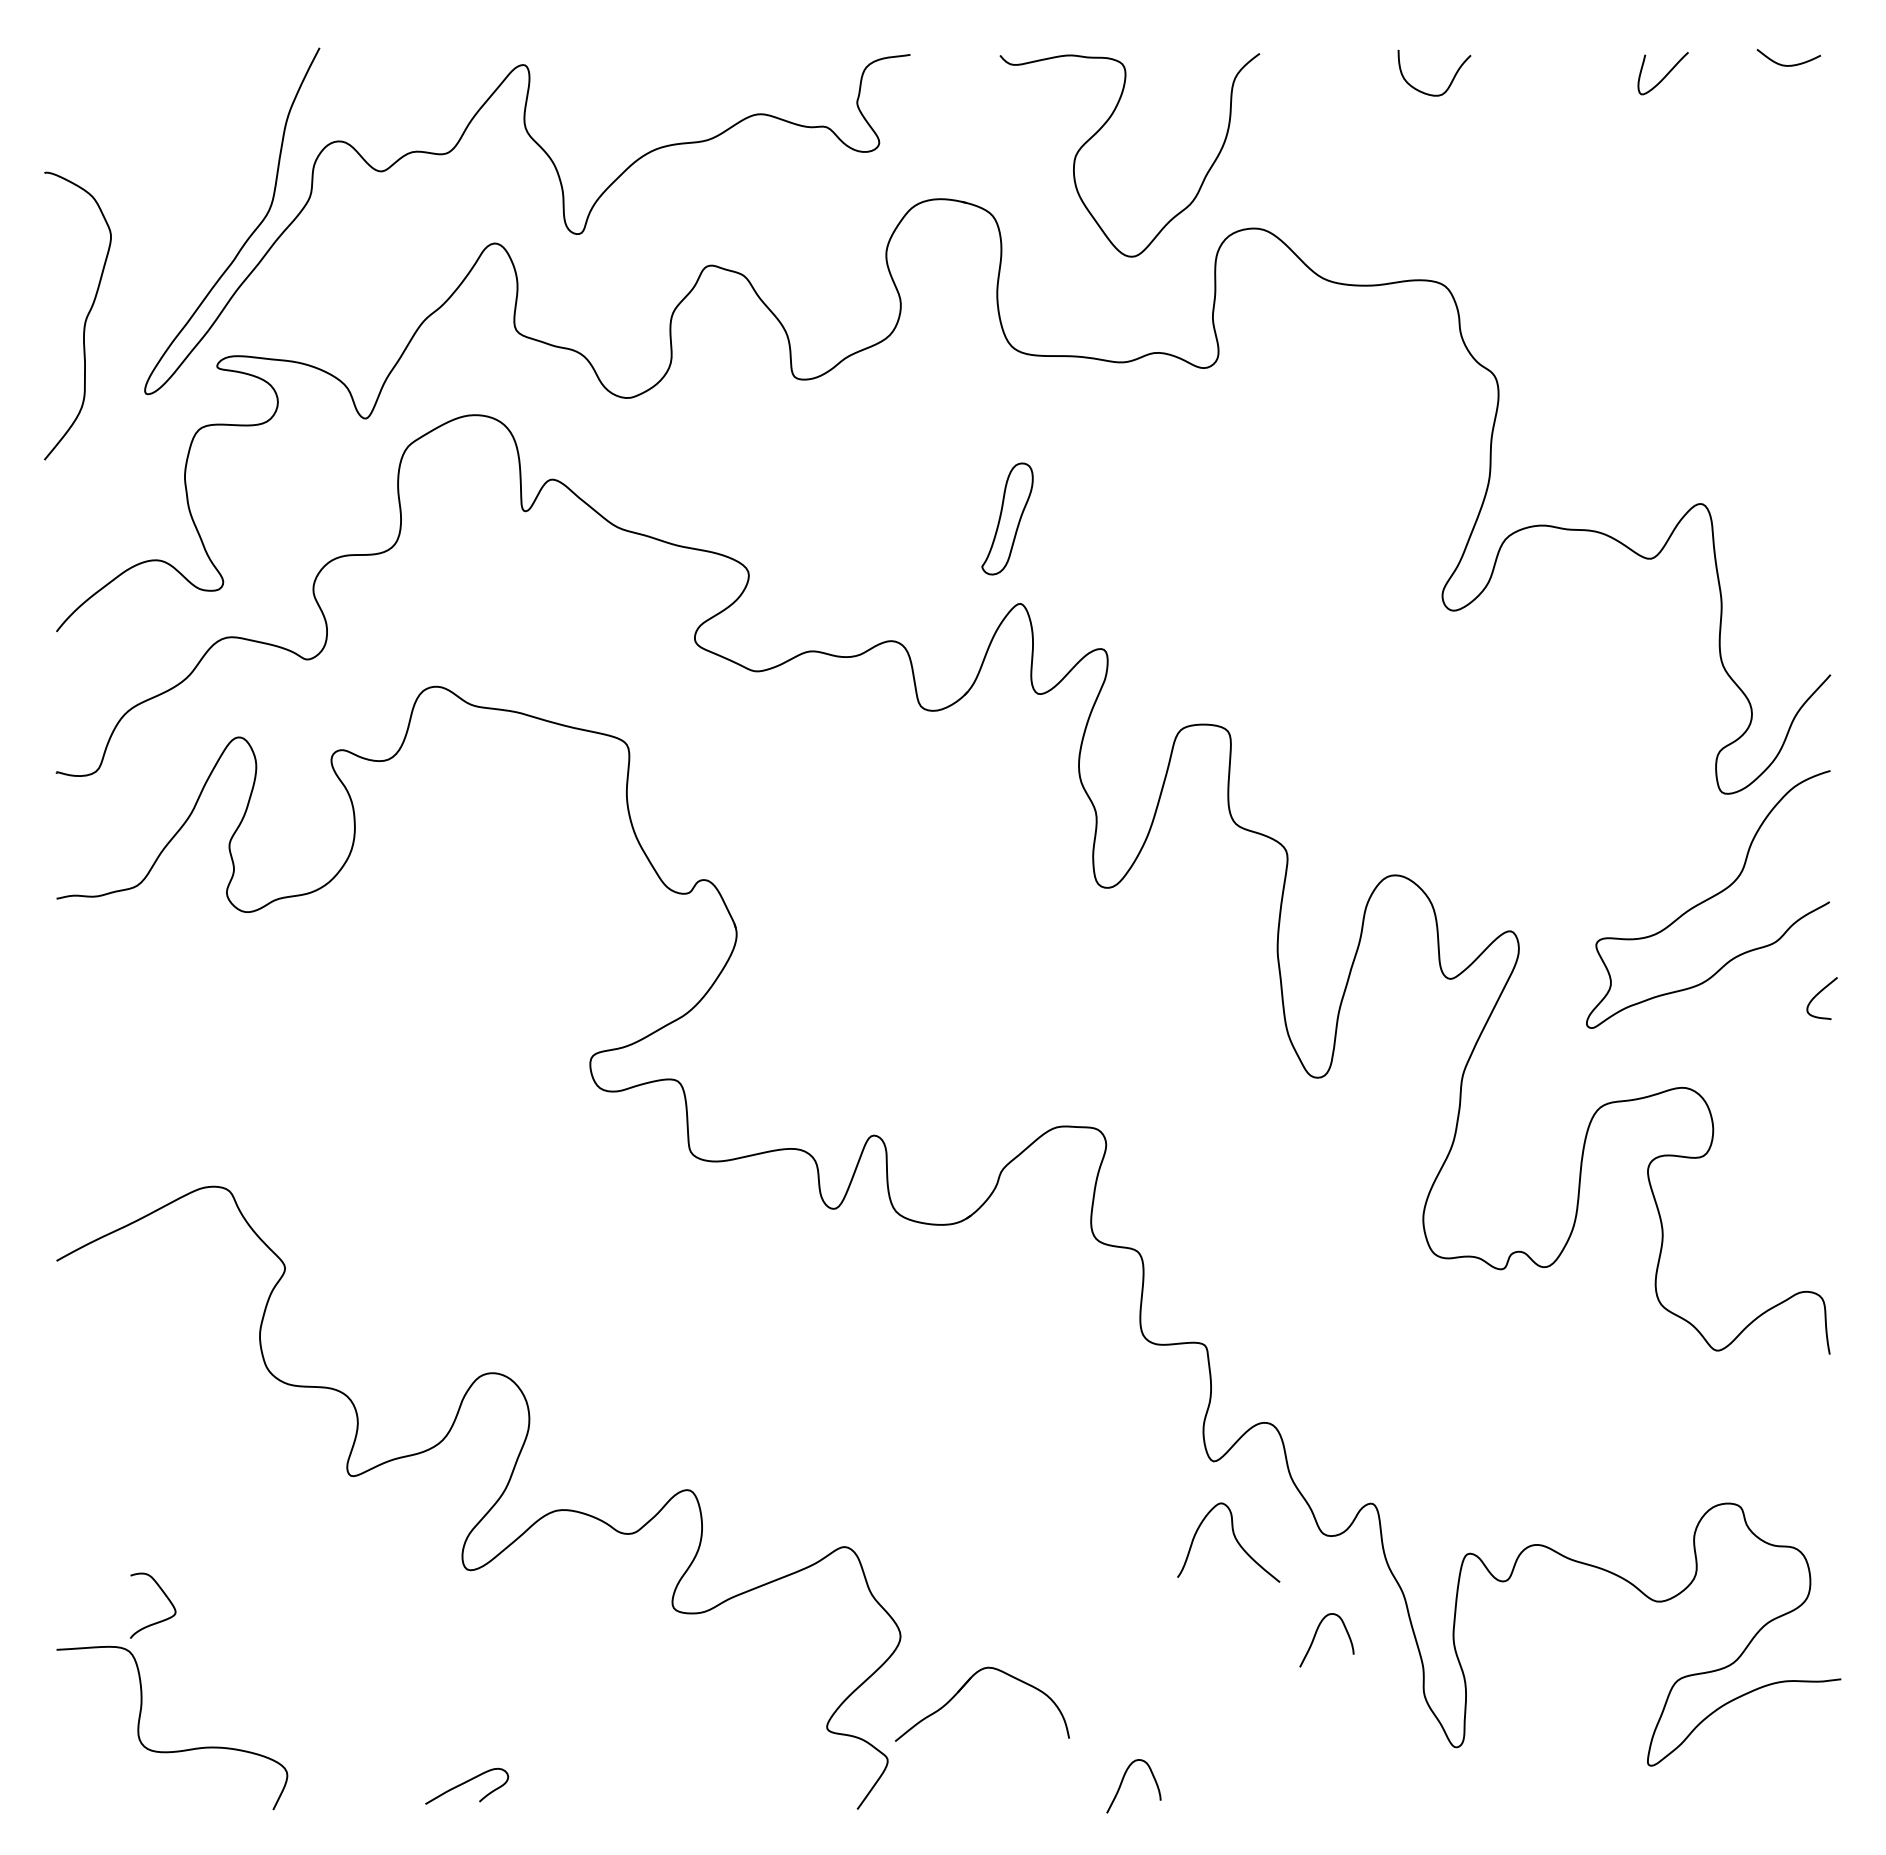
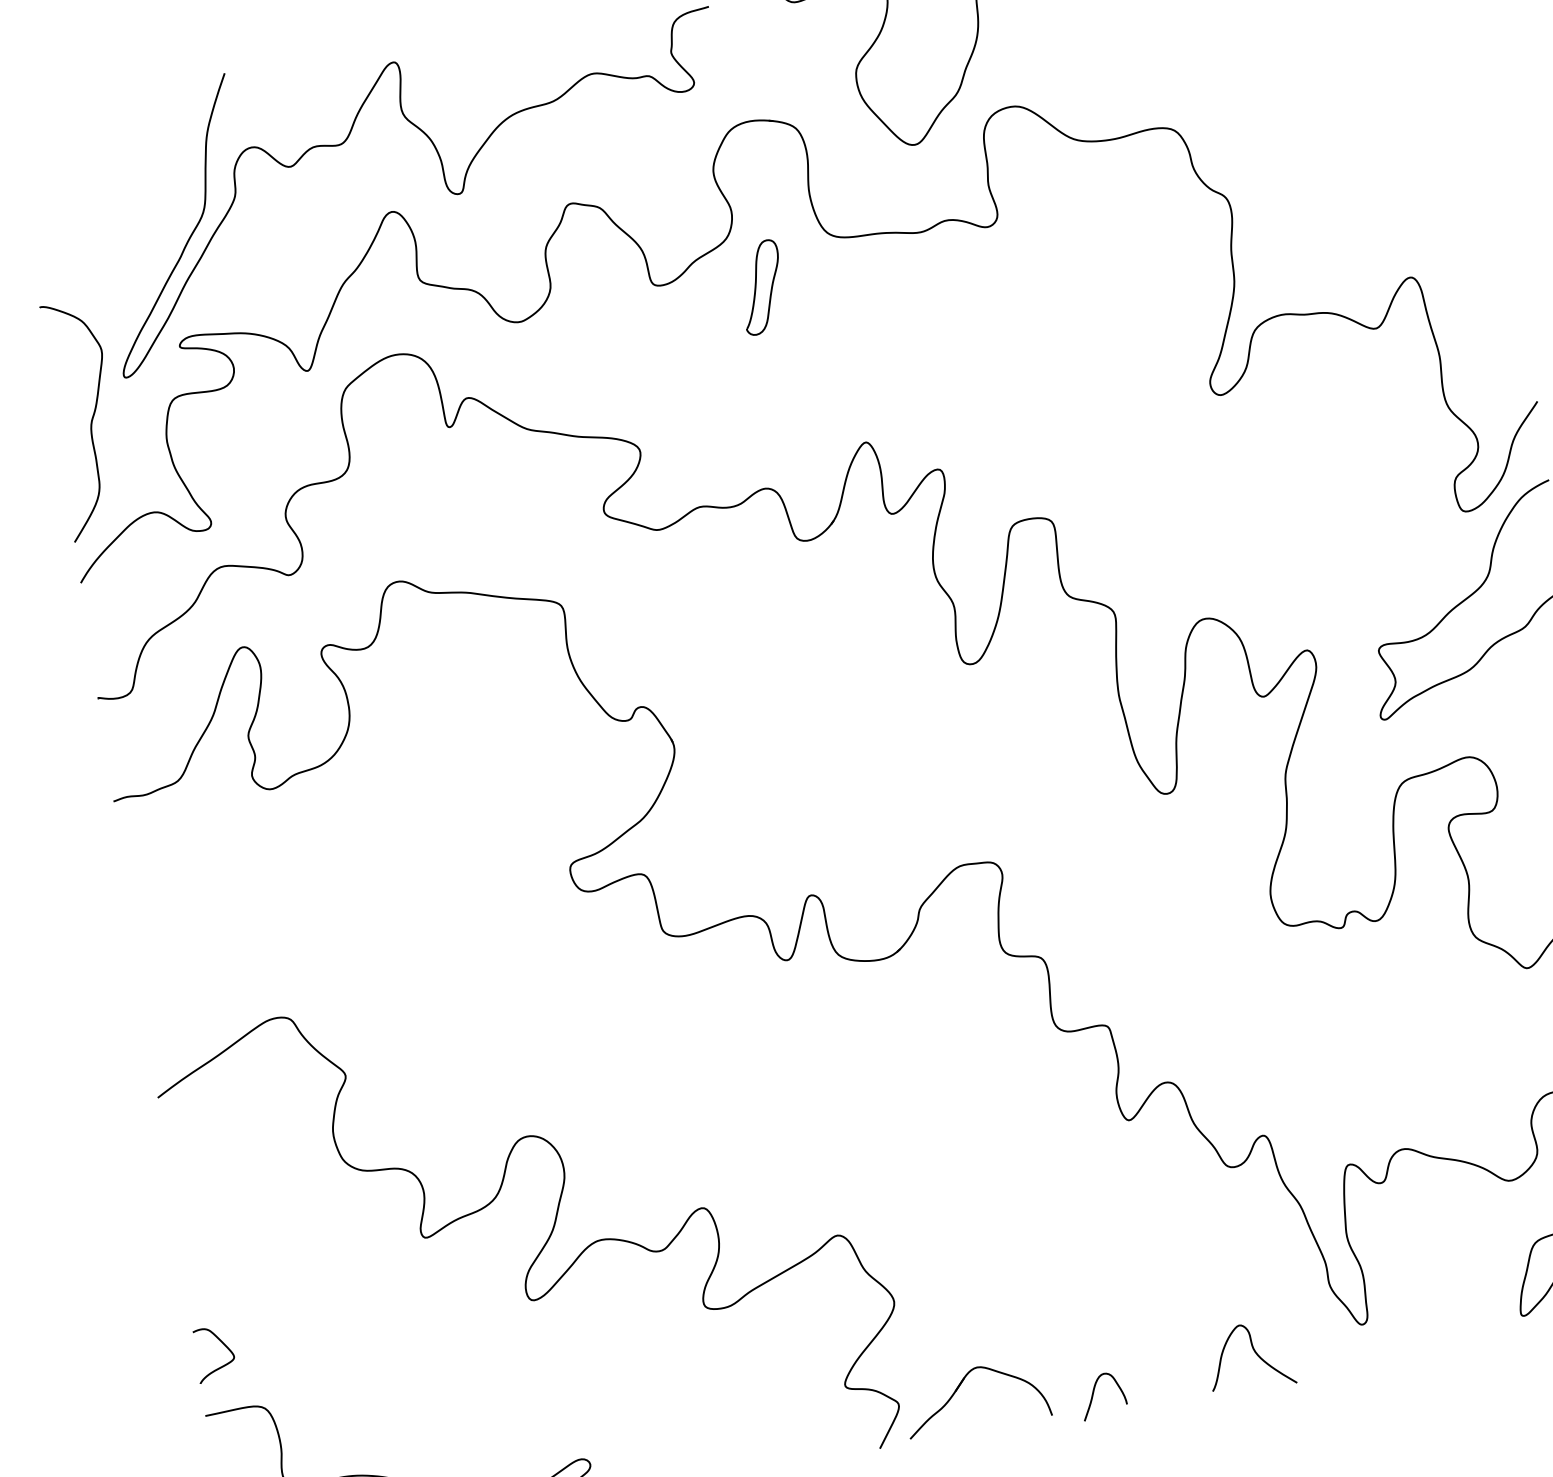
curve: (85, 318) -> (90, 421), moved
part: (1007, 518) -> (761, 287), moved
curve: (1234, 1538) -> (1254, 1352), moved
curve: (164, 1595) -> (223, 1344), moved
curve: (1315, 1637) -> (1233, 1252), removed
part: (965, 1685) -> (960, 1384), moved

